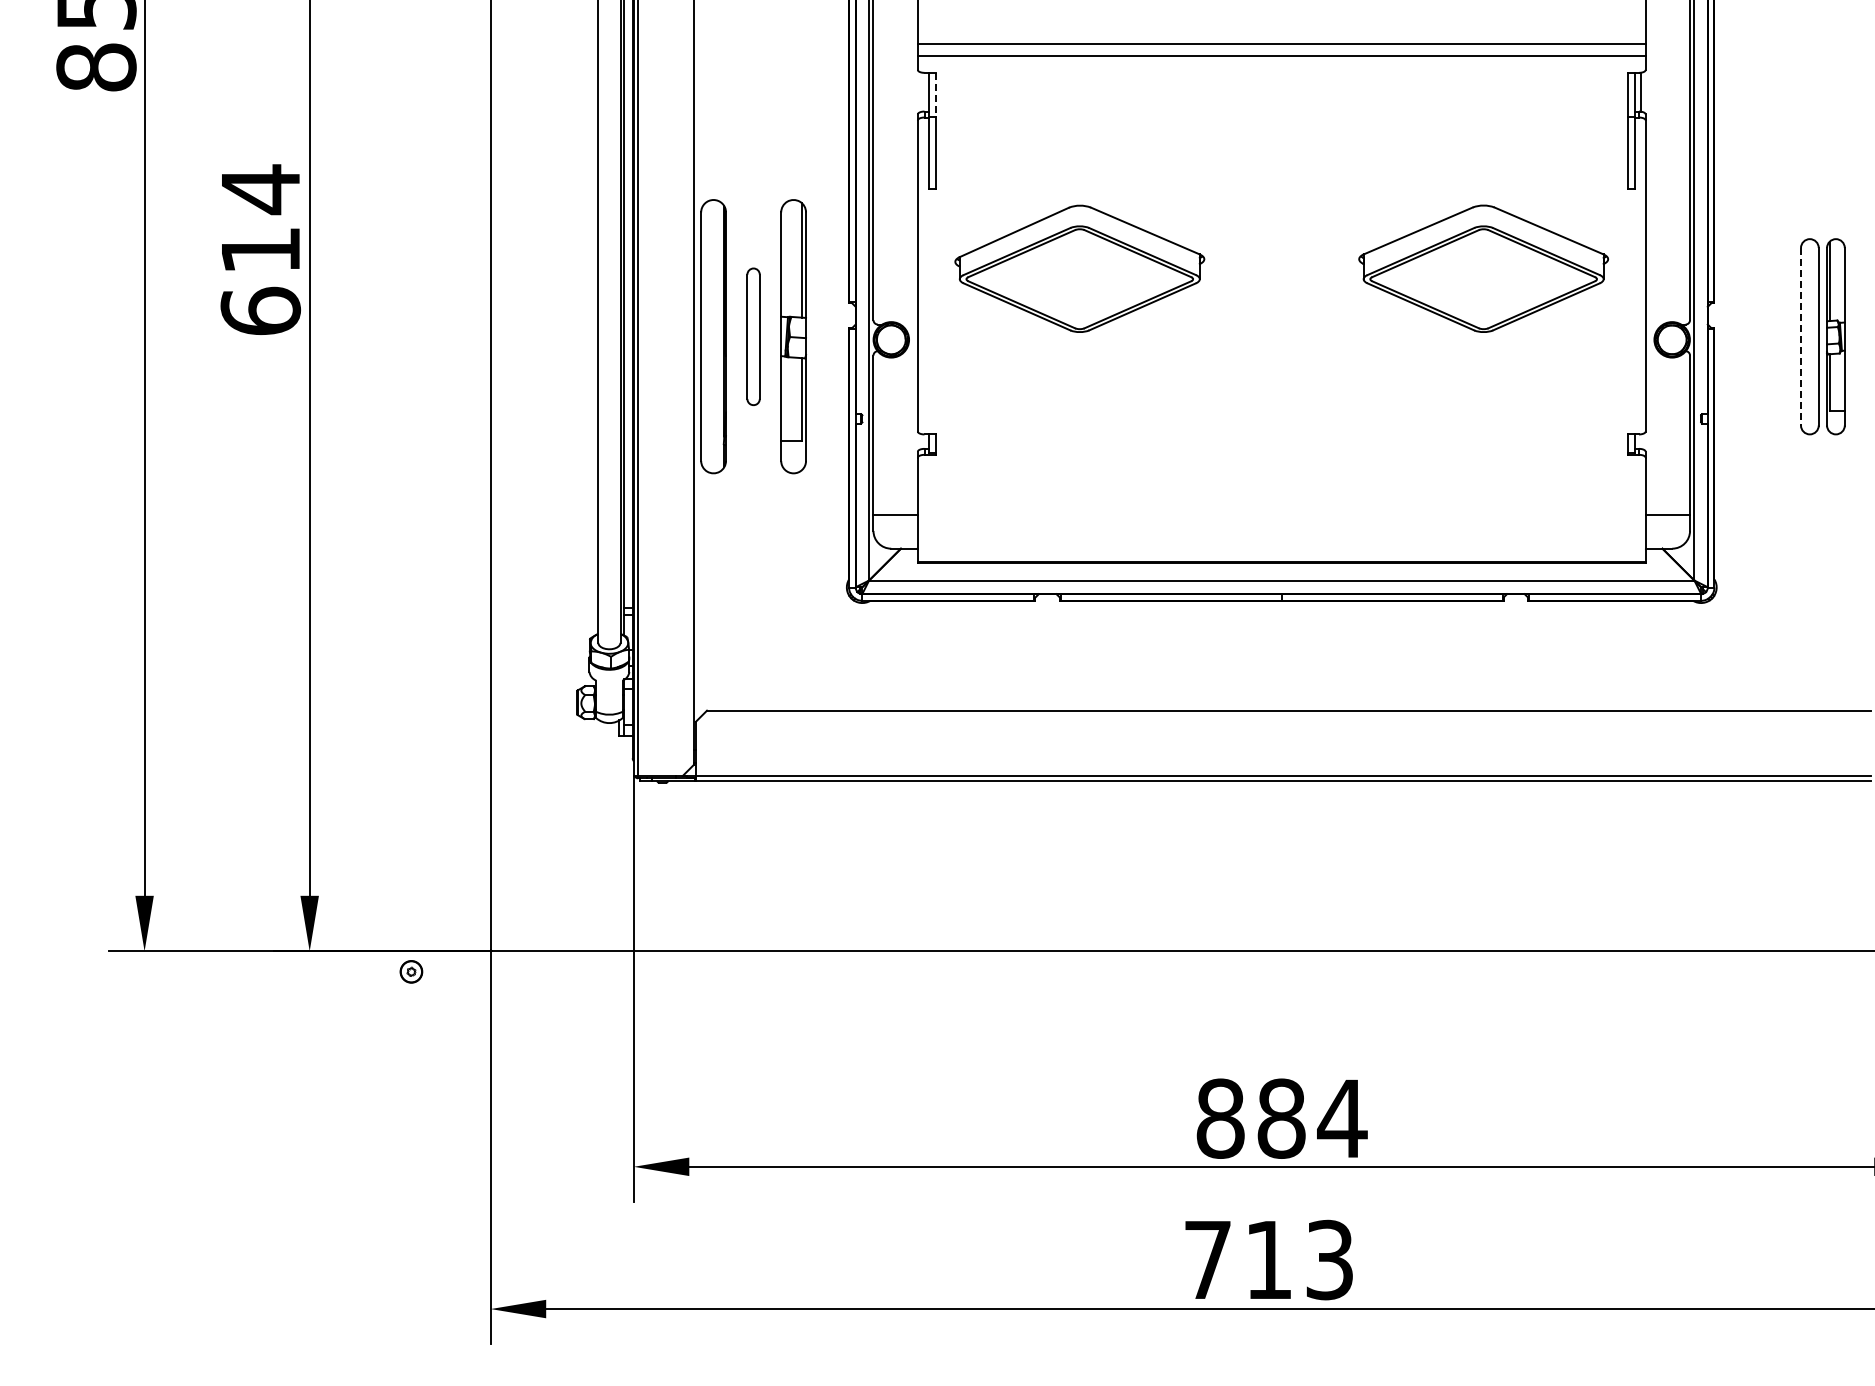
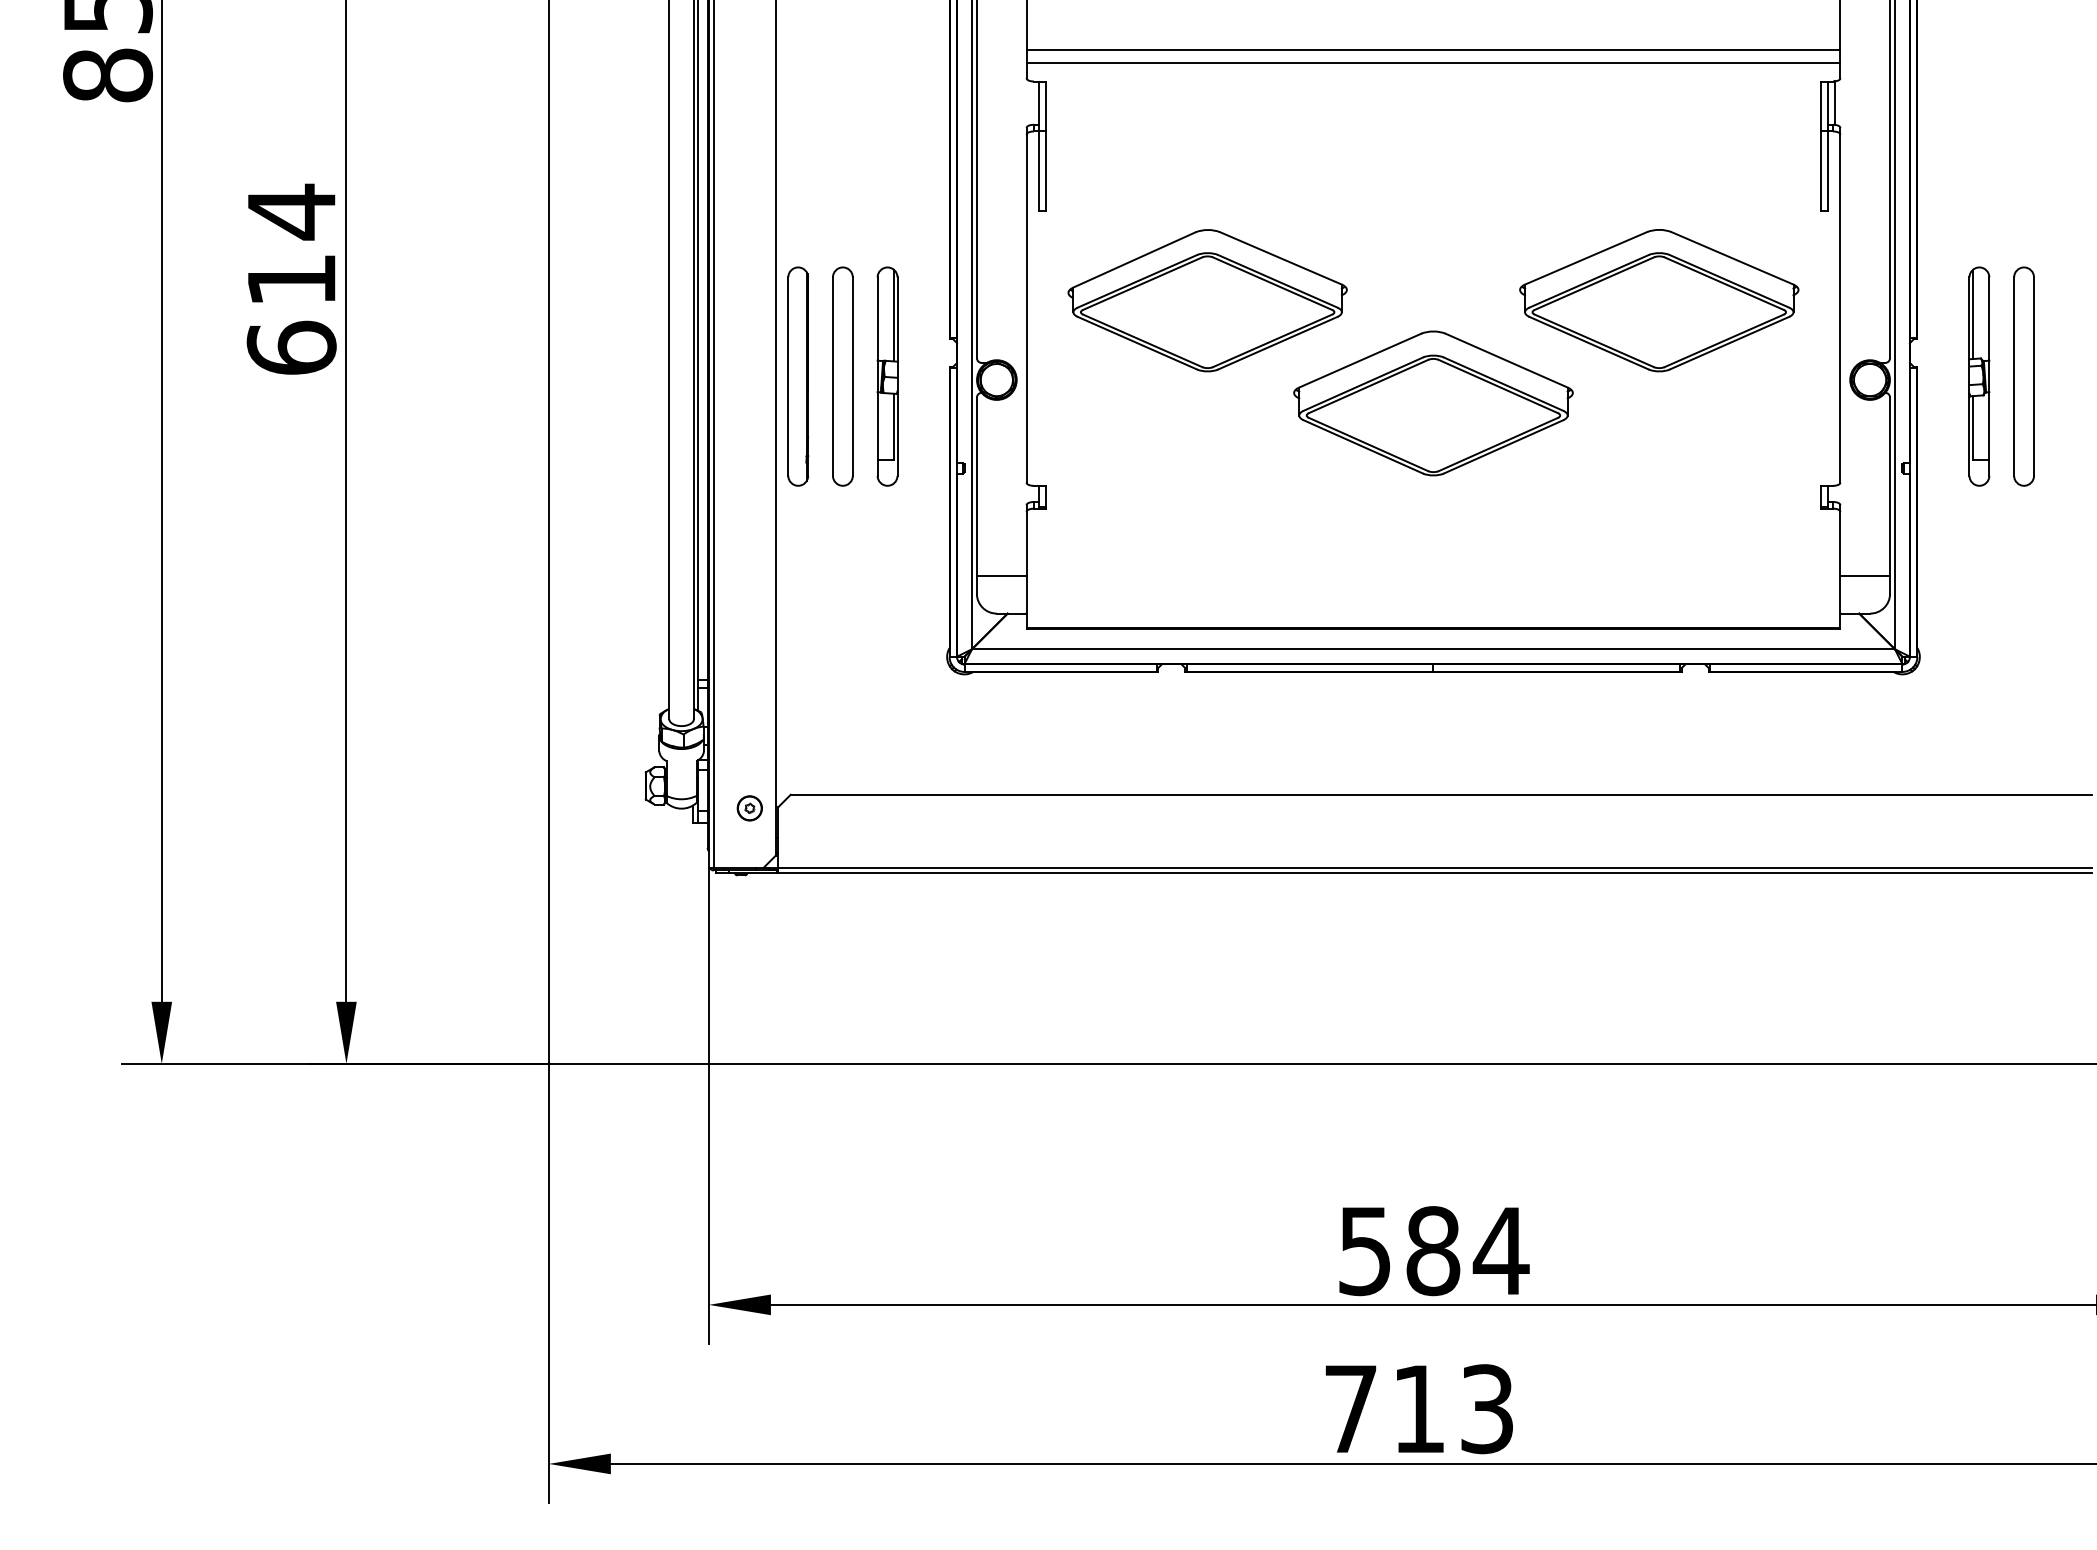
line: (935, 95) -> (1046, 106), dashed -> solid
part: (713, 336) -> (798, 376), size x0.71
part: (753, 336) -> (842, 376), size x1.43
part: (793, 336) -> (887, 376), size x0.71
line: (1801, 336) -> (2014, 376), dashed -> solid
part: (1835, 336) -> (1978, 376), moved
part: (1281, 360) -> (1433, 403), added
part: (411, 971) -> (749, 807), moved
text: (1220, 1118) -> (1364, 1250), 884 -> 584

